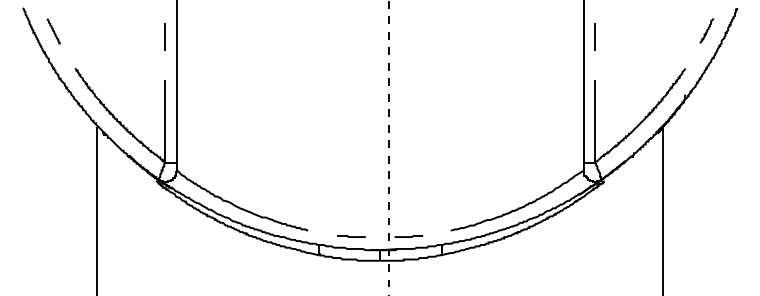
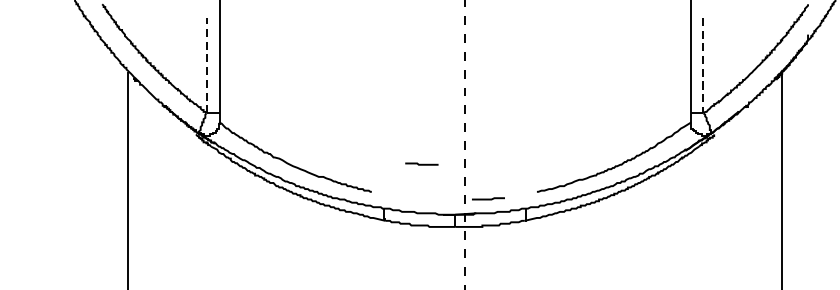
line: (165, 120) -> (206, 64), solid -> dashed
line: (594, 121) -> (703, 65), solid -> dashed
line: (351, 236) -> (422, 164), moved

